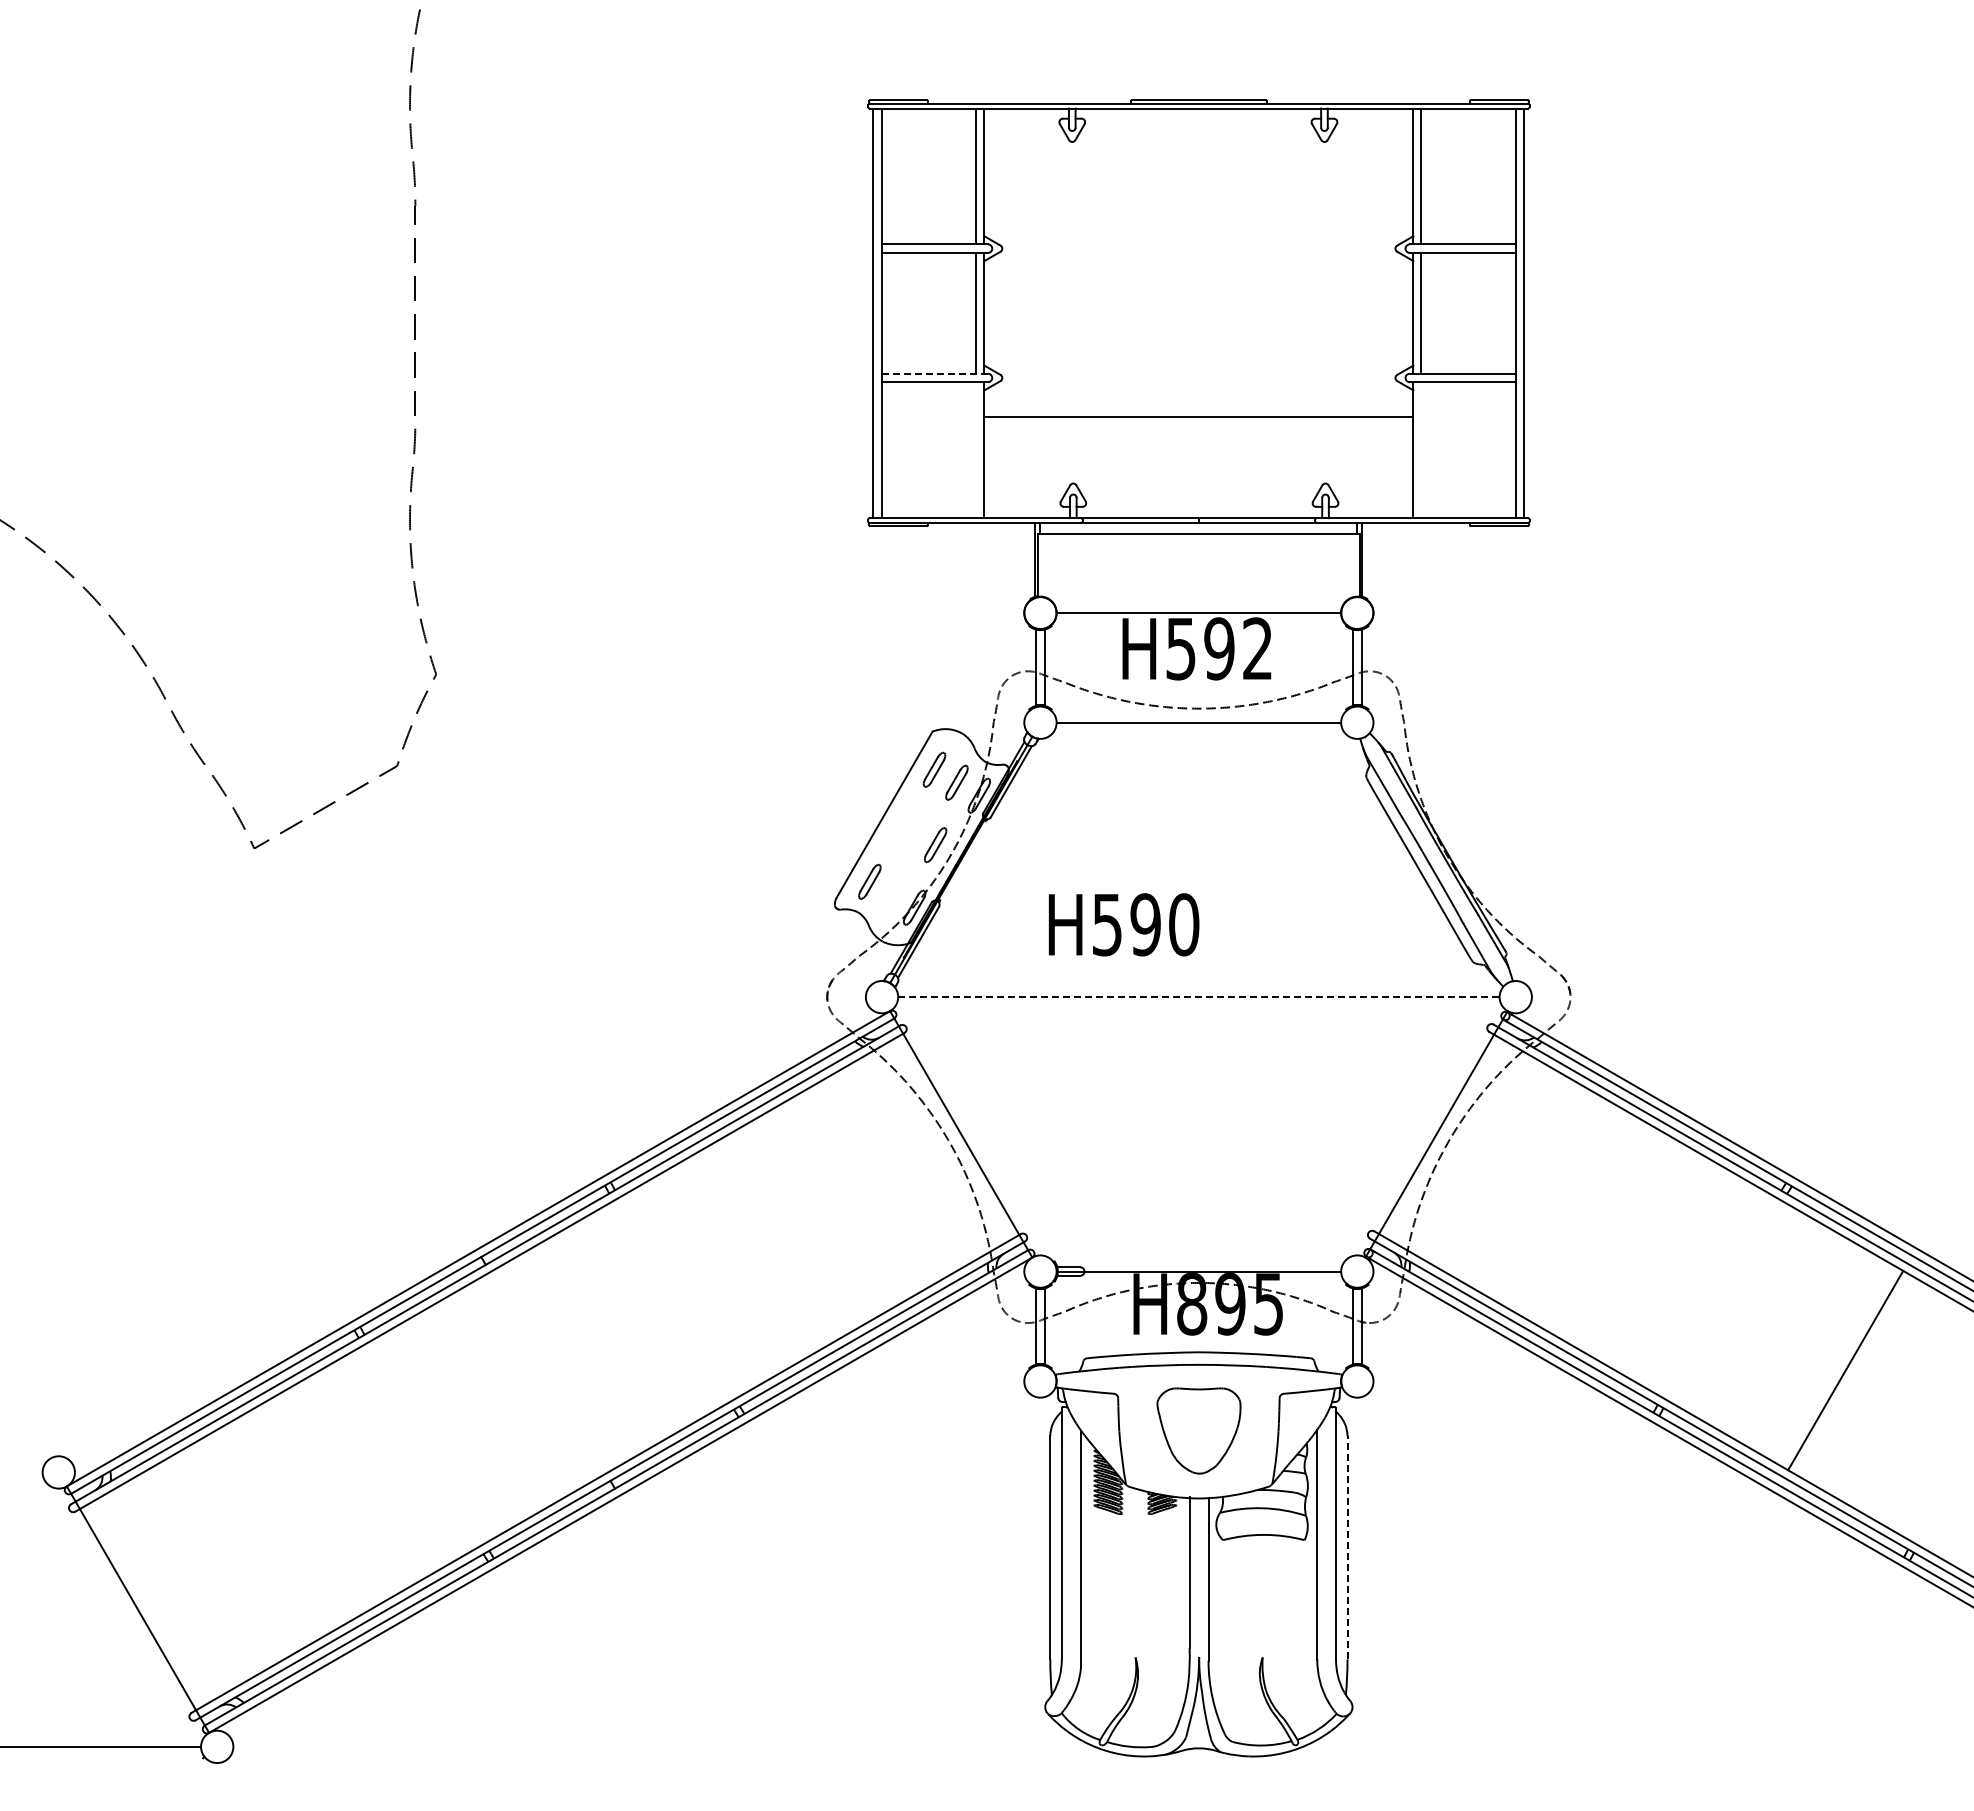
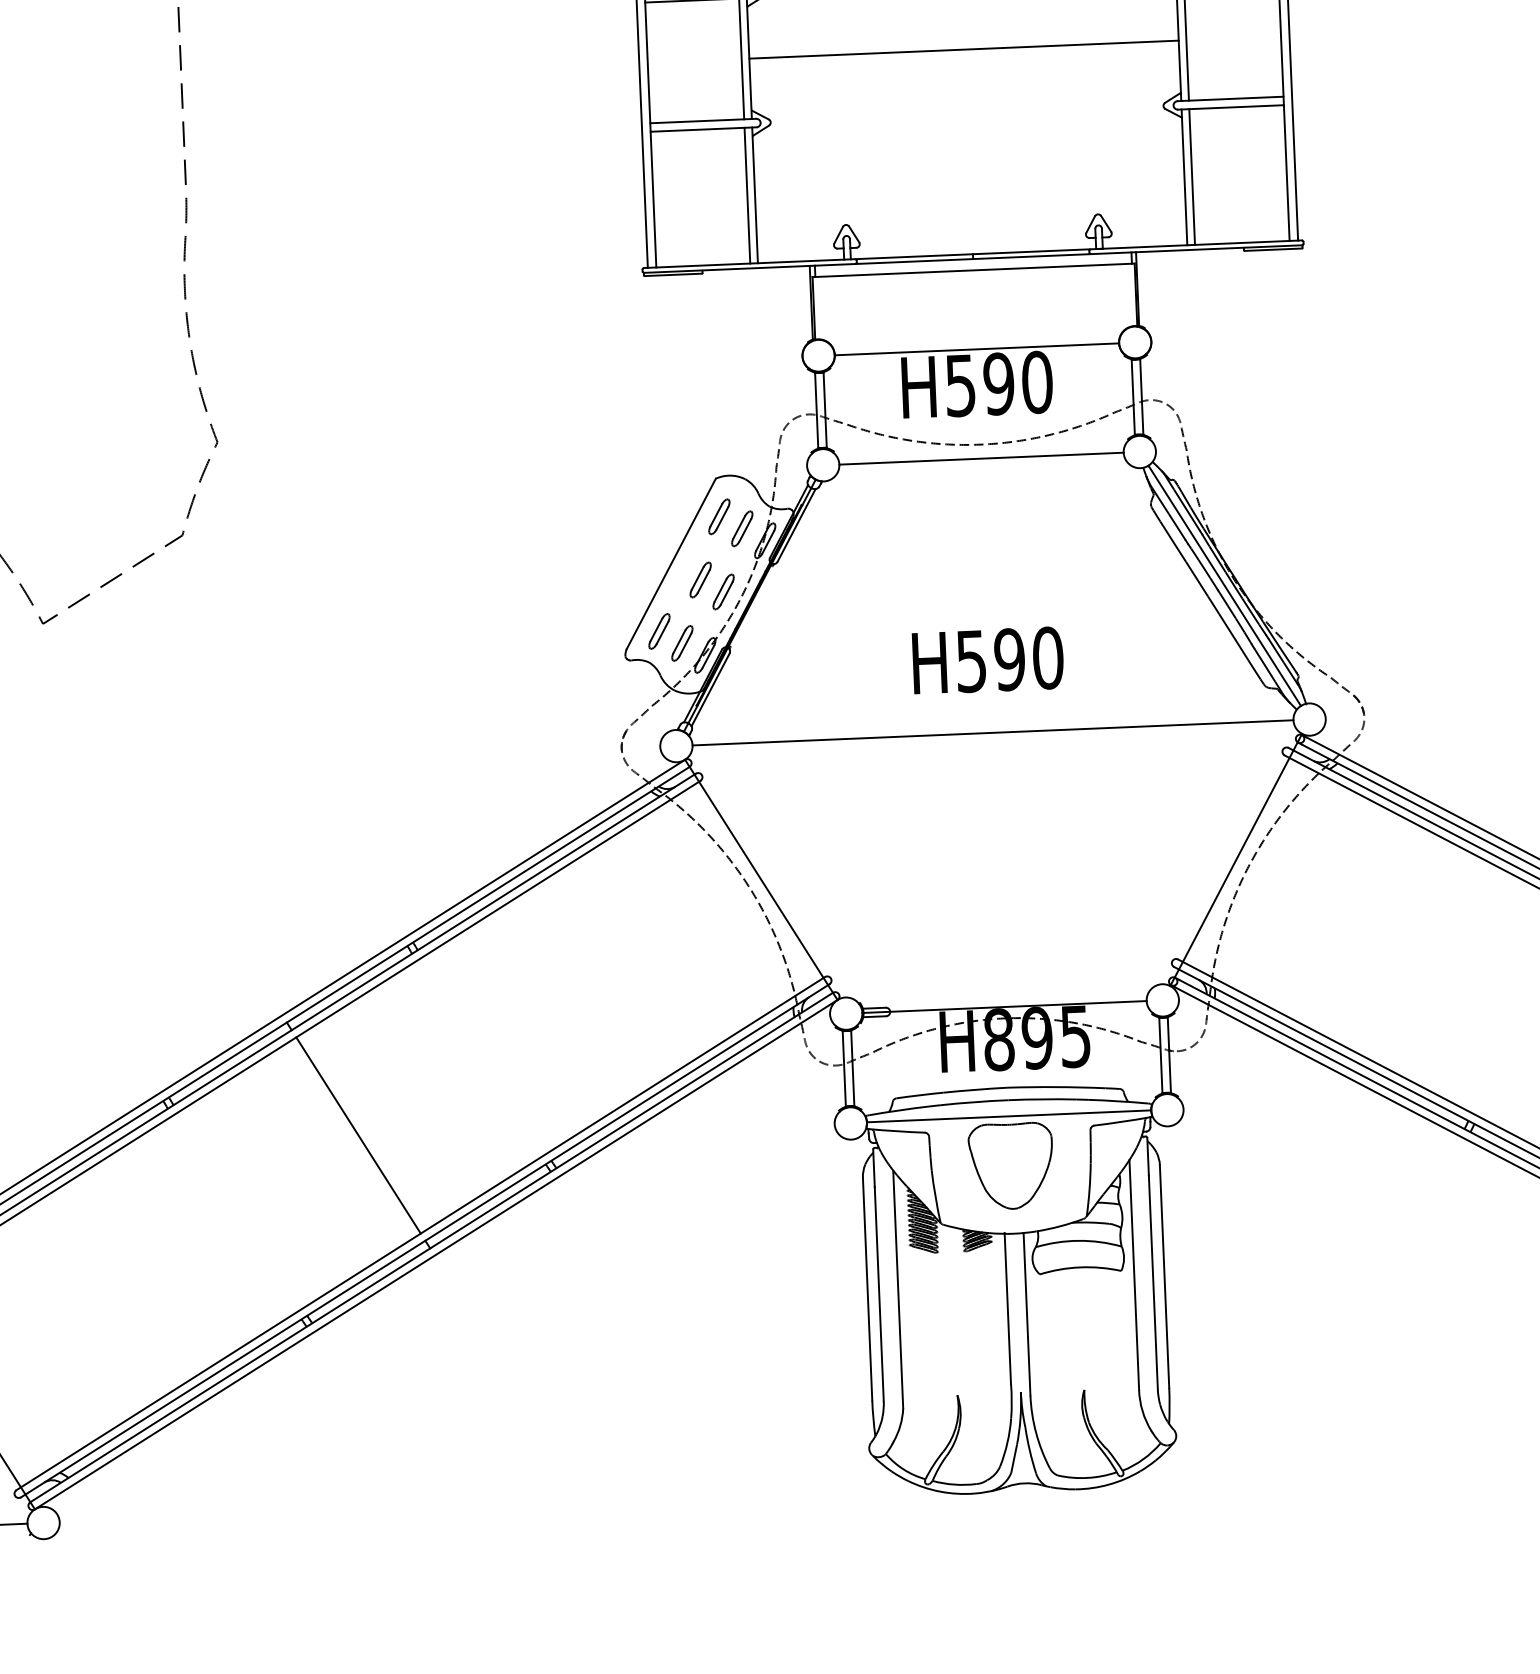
line: (935, 373) -> (703, 120), dashed -> solid
line: (1198, 417) -> (963, 49), moved
line: (975, 450) -> (746, 196), added
line: (1421, 450) -> (1192, 177), added
text: (1257, 648) -> (1036, 382), H592 -> H590
part: (912, 832) -> (699, 580), added
line: (1436, 859) -> (1224, 585), added
part: (891, 894) -> (681, 643), added
text: (1124, 924) -> (988, 660), moved
line: (1198, 997) -> (992, 733), dashed -> solid
line: (548, 1372) -> (358, 1135), added
line: (1198, 1380) -> (1008, 1115), added
line: (1347, 1547) -> (1164, 1276), dashed -> solid

